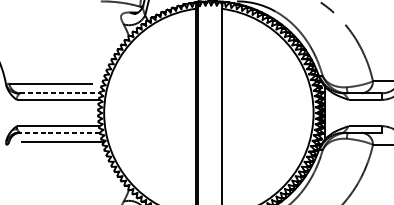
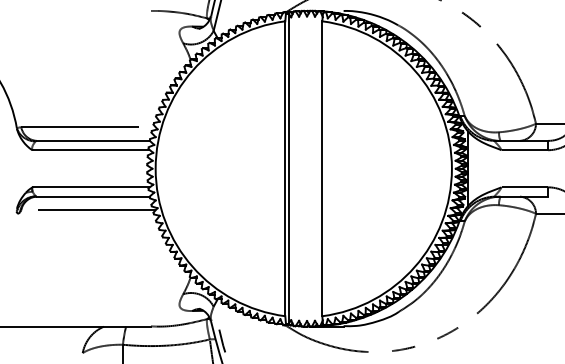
line: (60, 93) -> (93, 140), dashed -> solid
line: (59, 132) -> (92, 196), dashed -> solid

